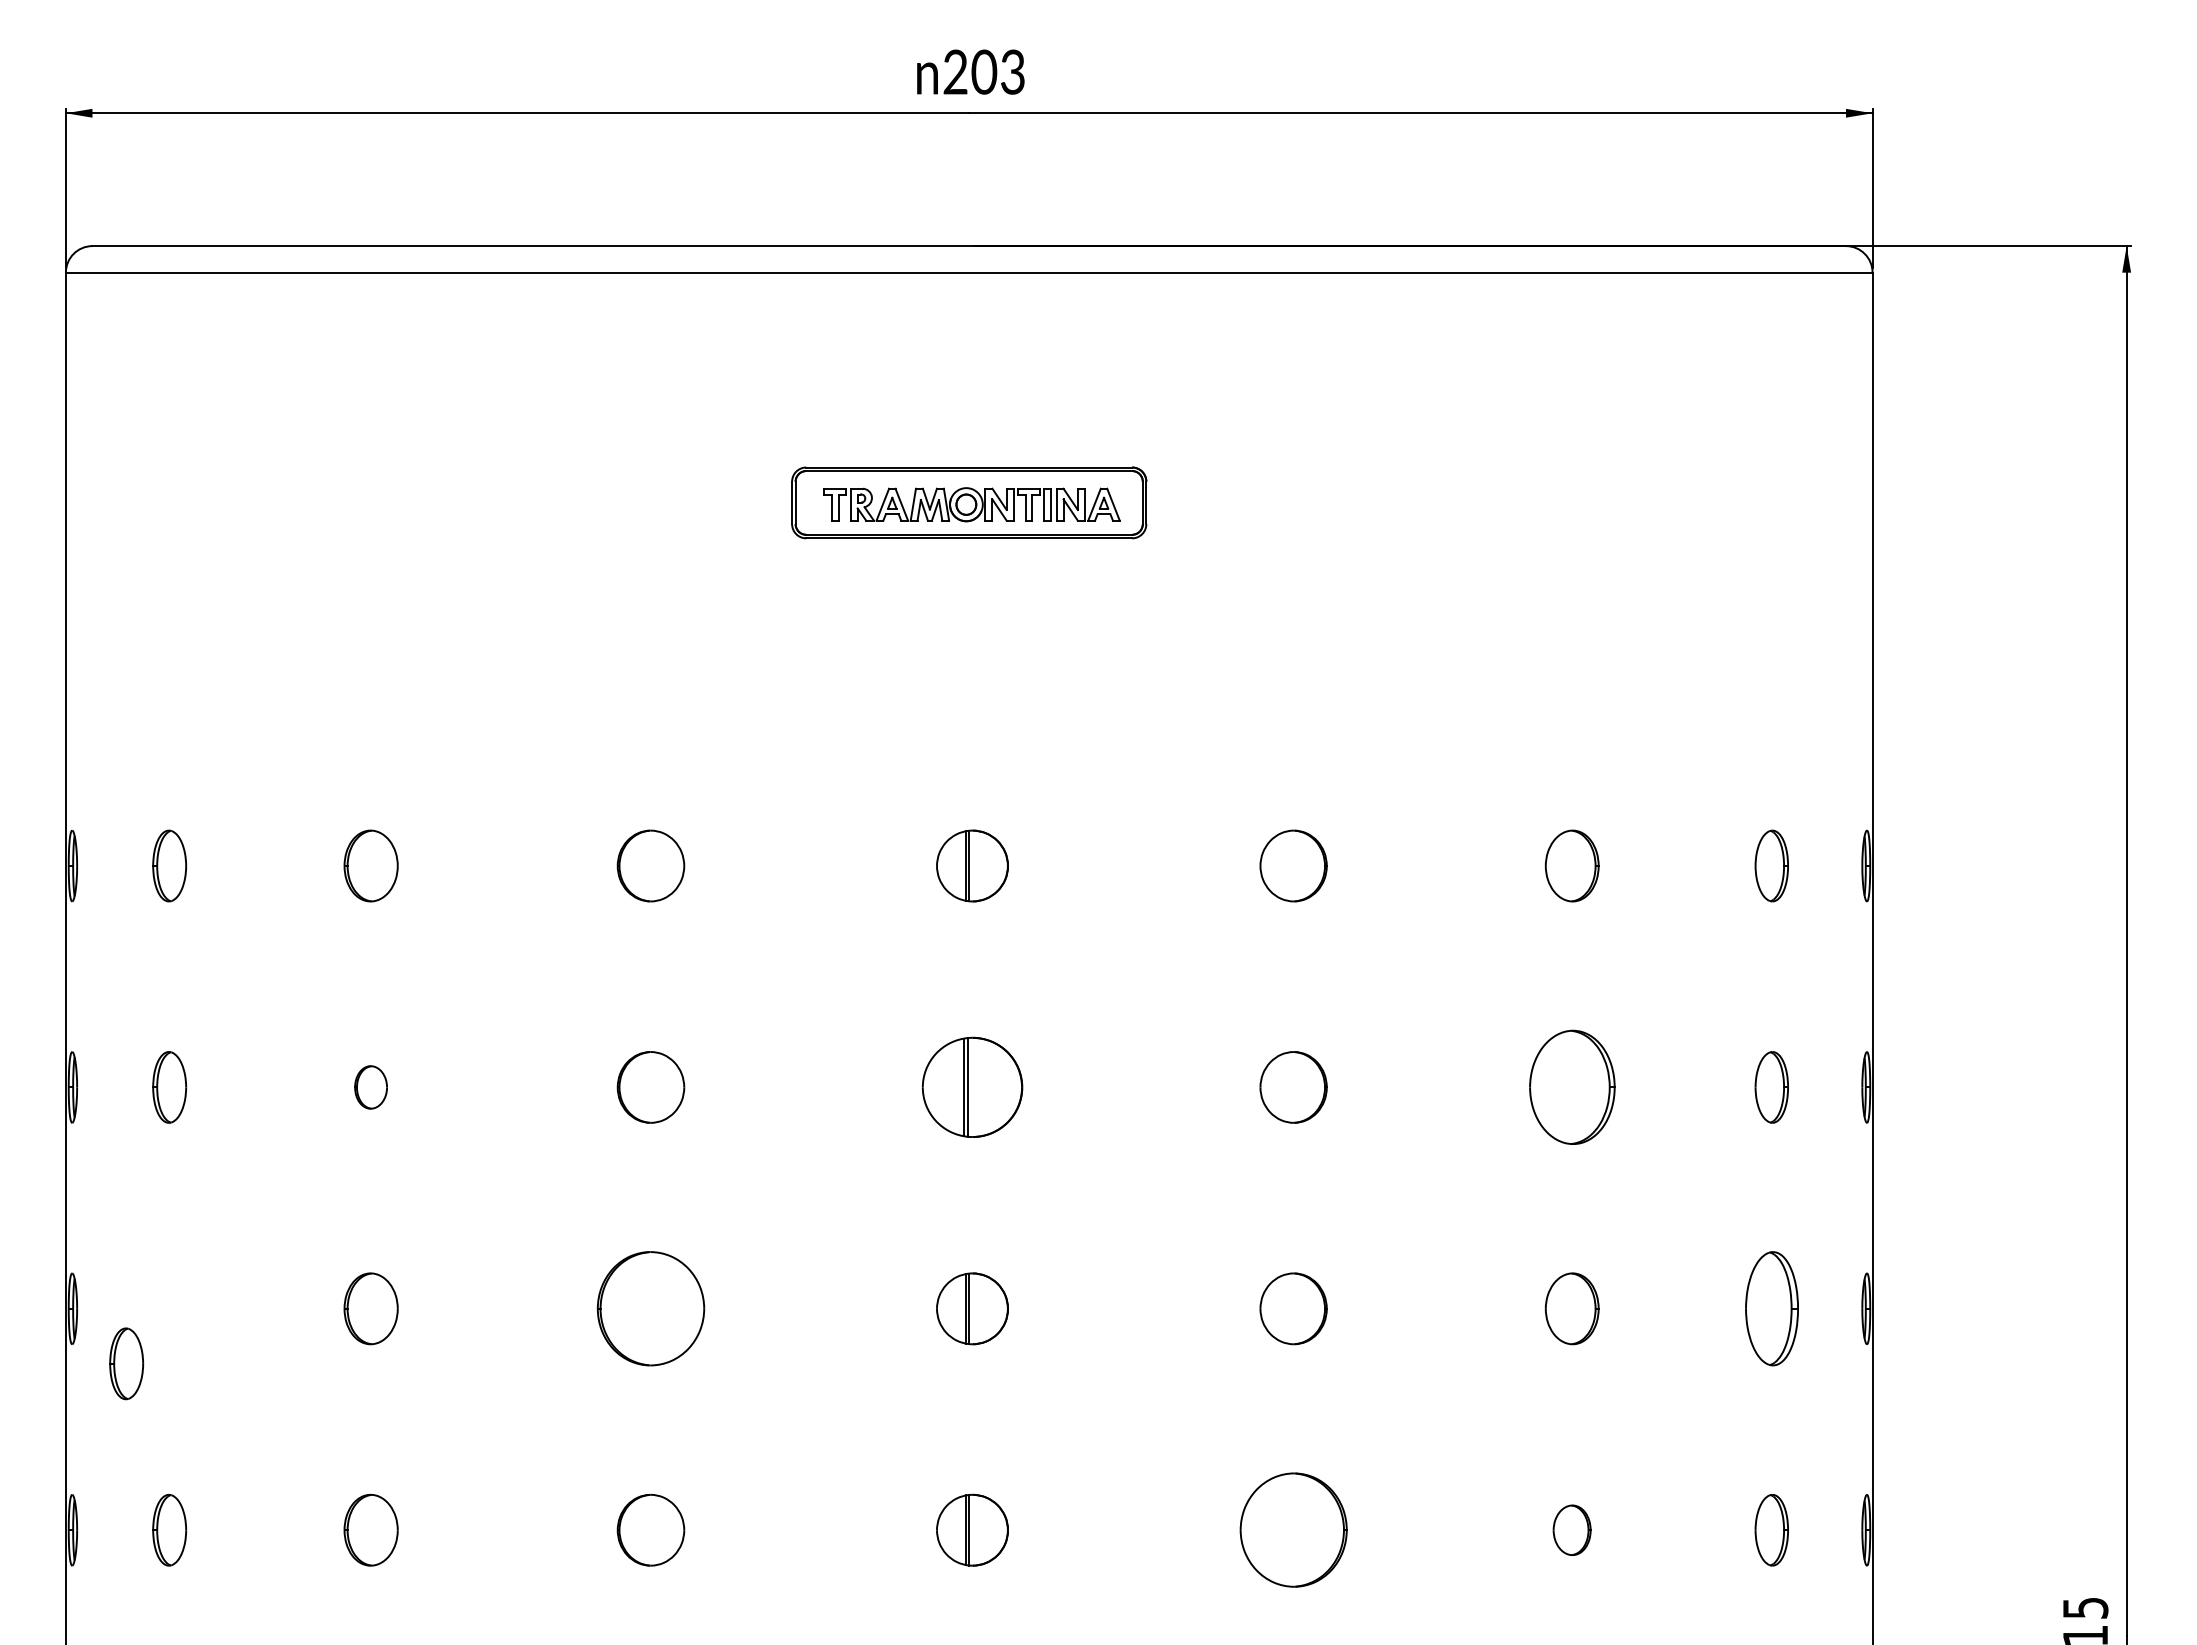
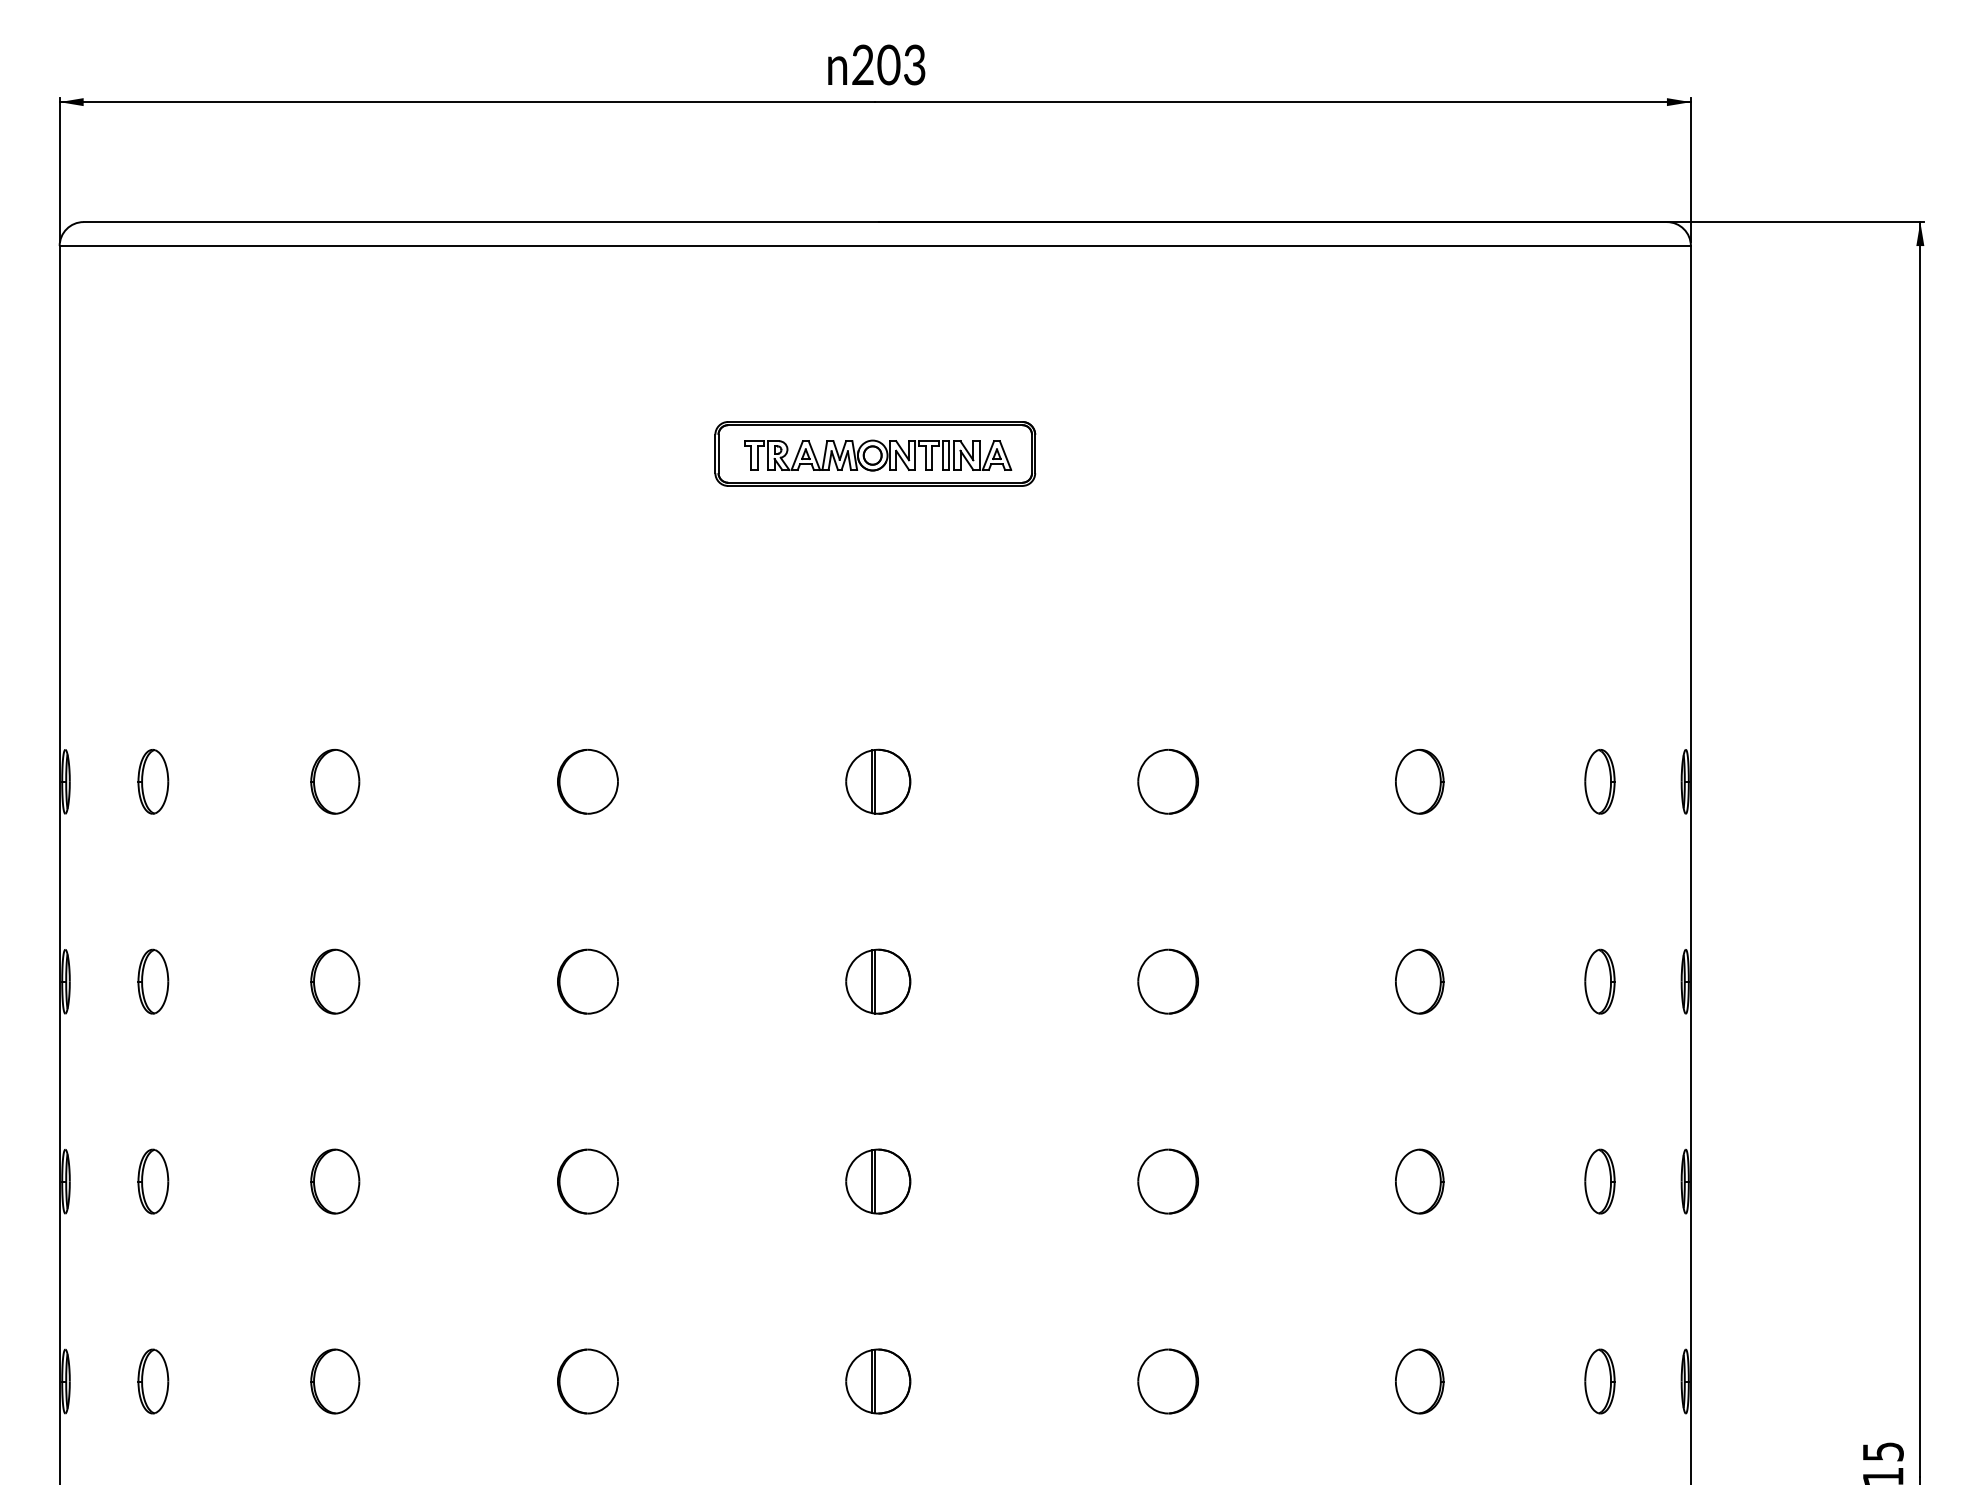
part: (370, 1087) -> (334, 981), size x1.67
part: (972, 1087) -> (878, 981), size x0.71
part: (1571, 1087) -> (1419, 981), size x0.62
part: (650, 1308) -> (587, 1181), size x0.62
part: (1771, 1308) -> (1599, 1181), size x0.62
part: (126, 1363) -> (153, 1181), moved
part: (1293, 1530) -> (1168, 1381), size x0.62
part: (1571, 1530) -> (1419, 1381), size x1.43

